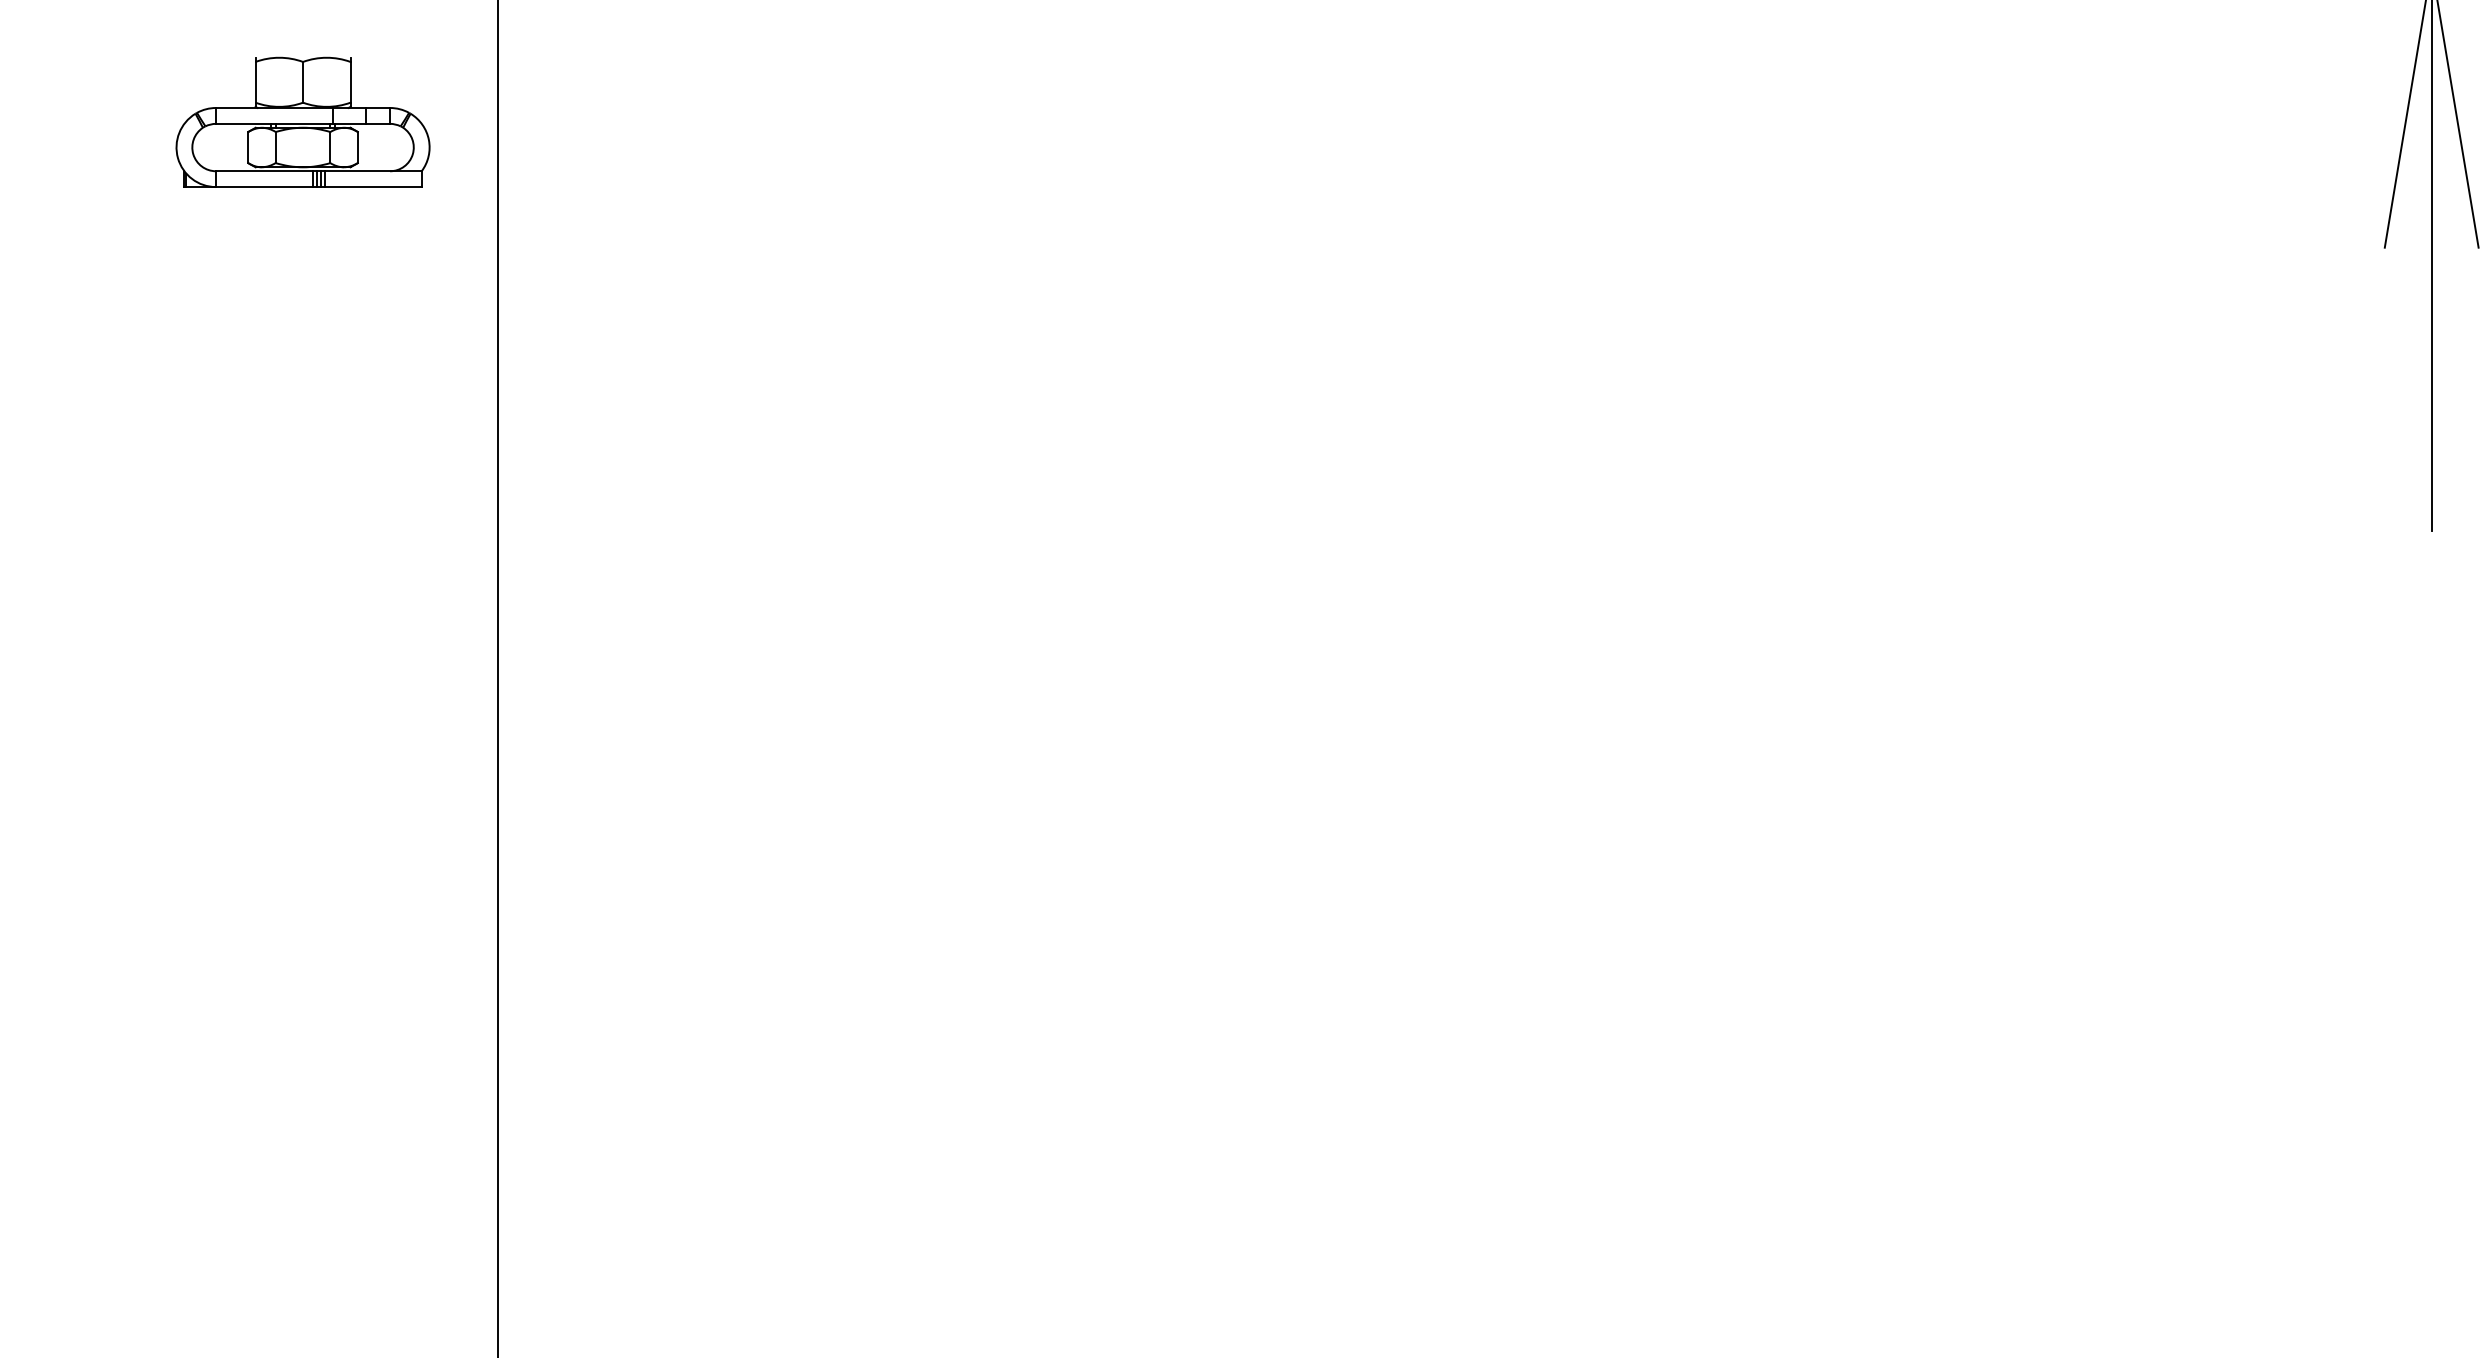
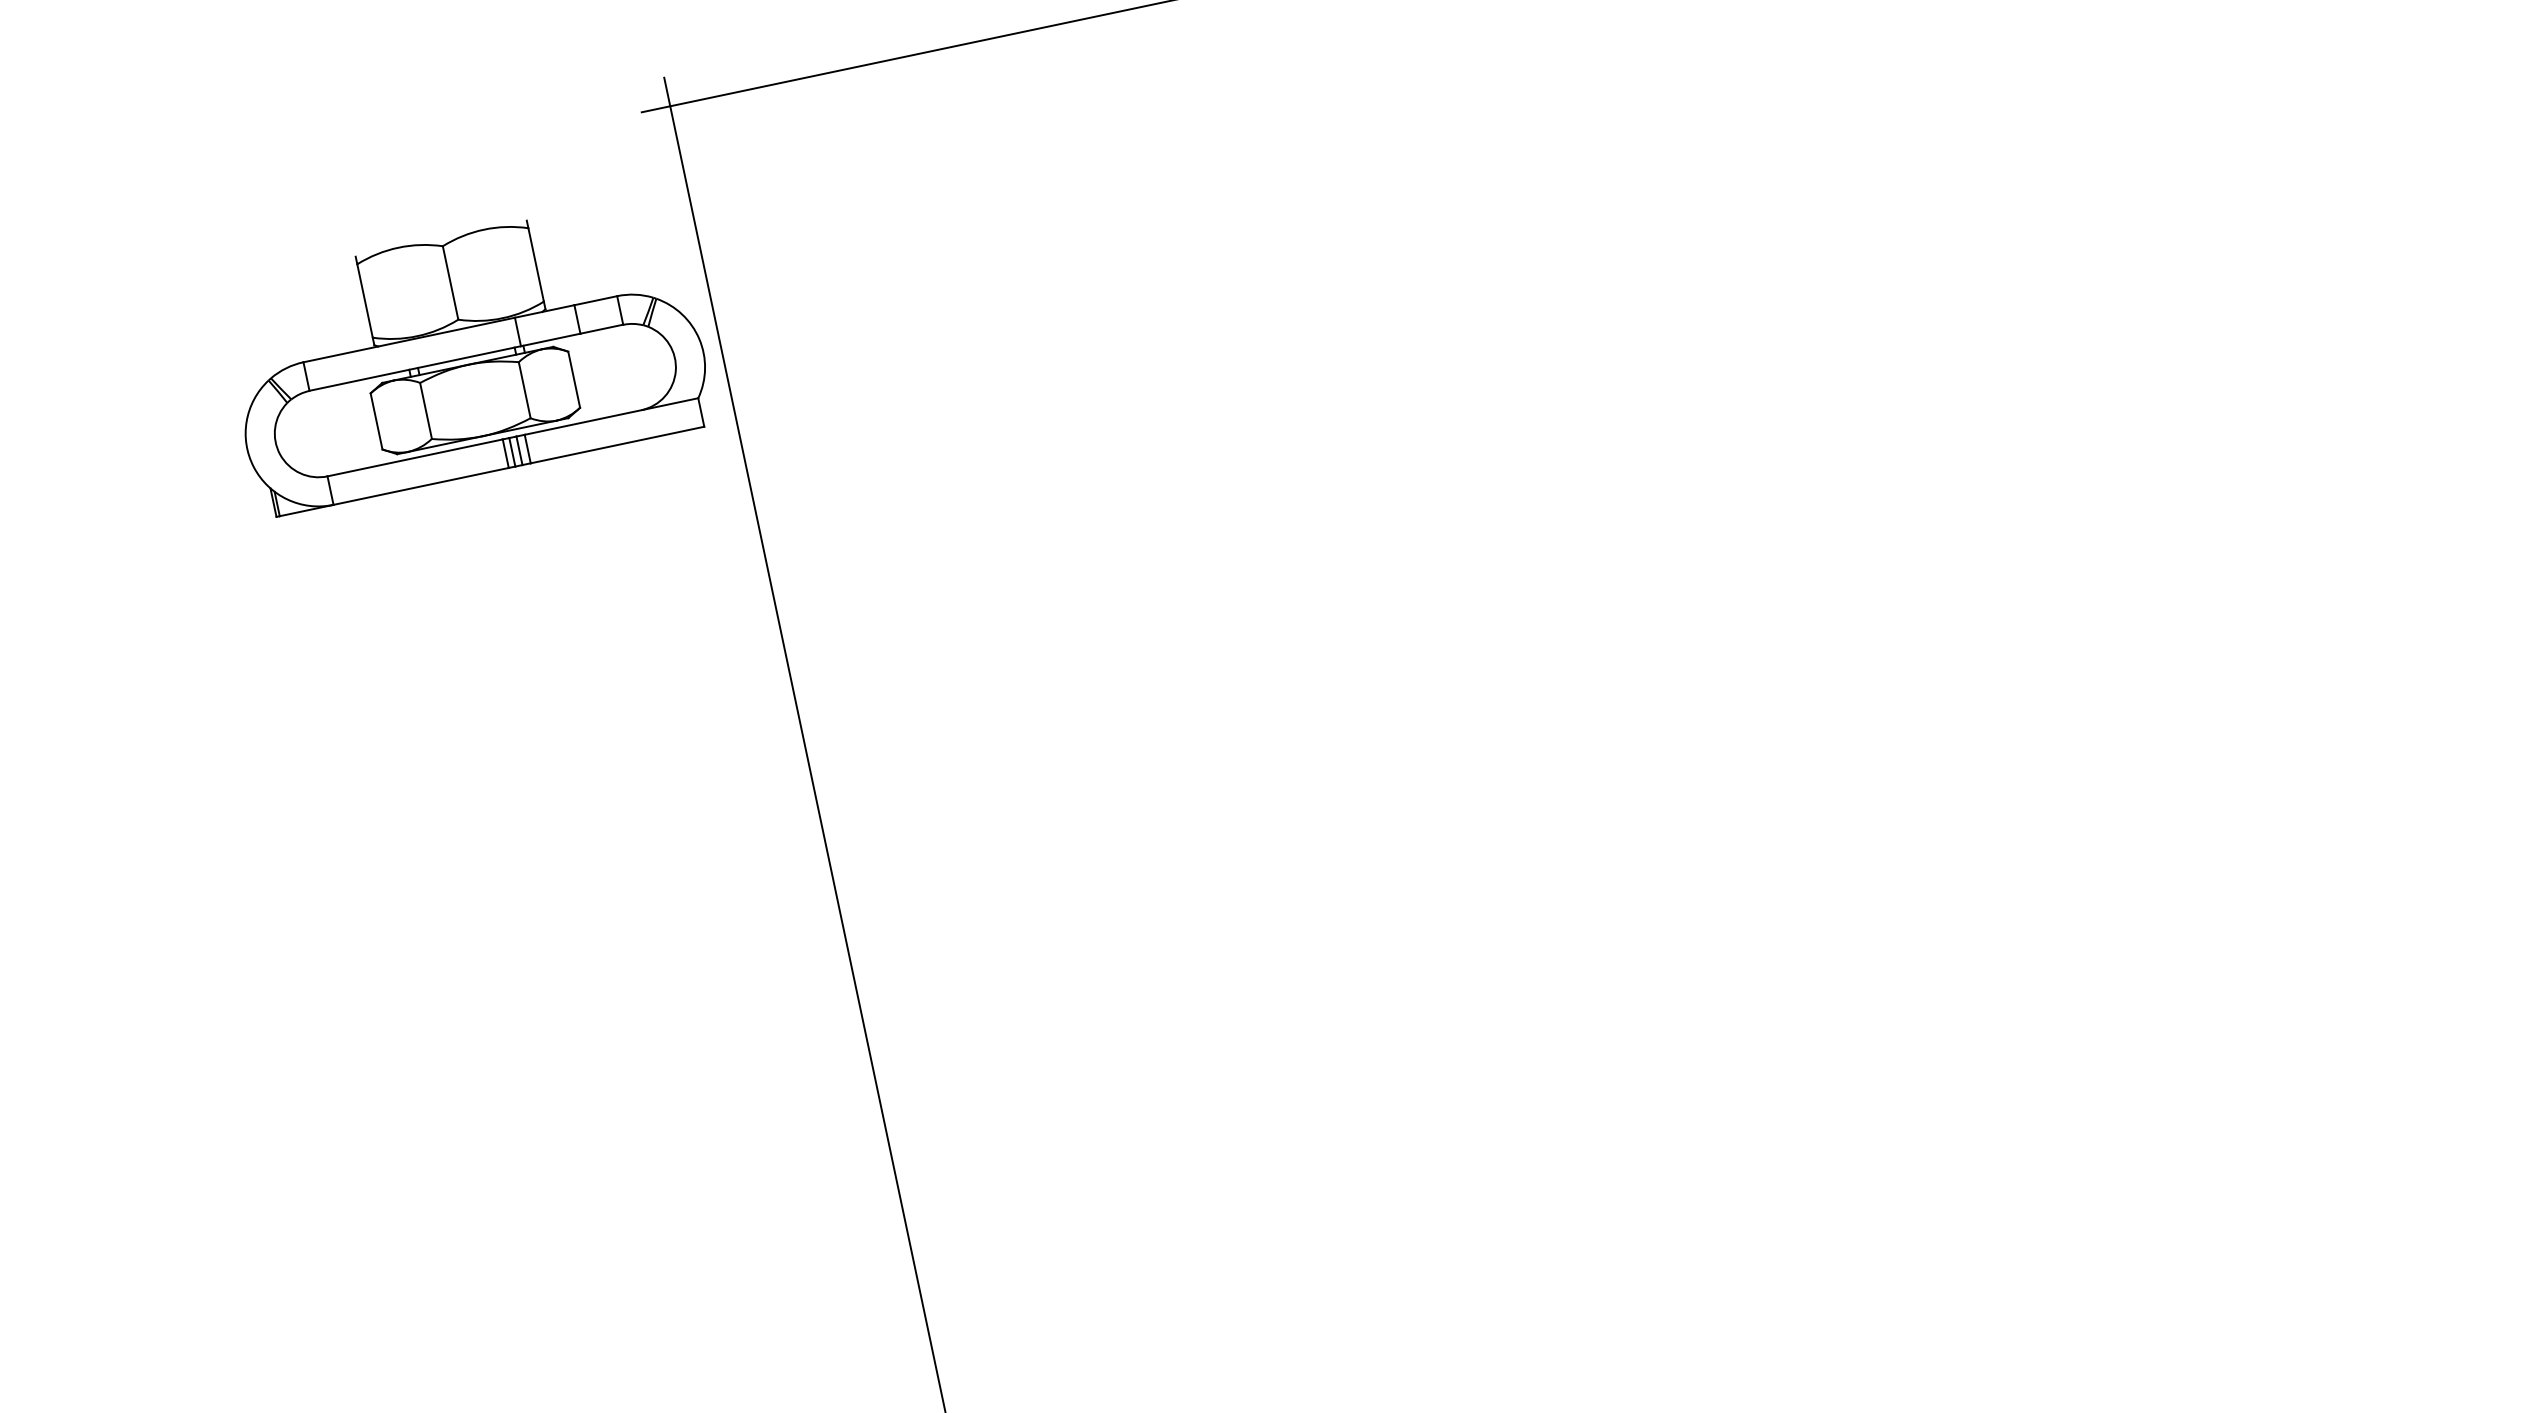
part: (302, 122) -> (465, 355), size x1.43

